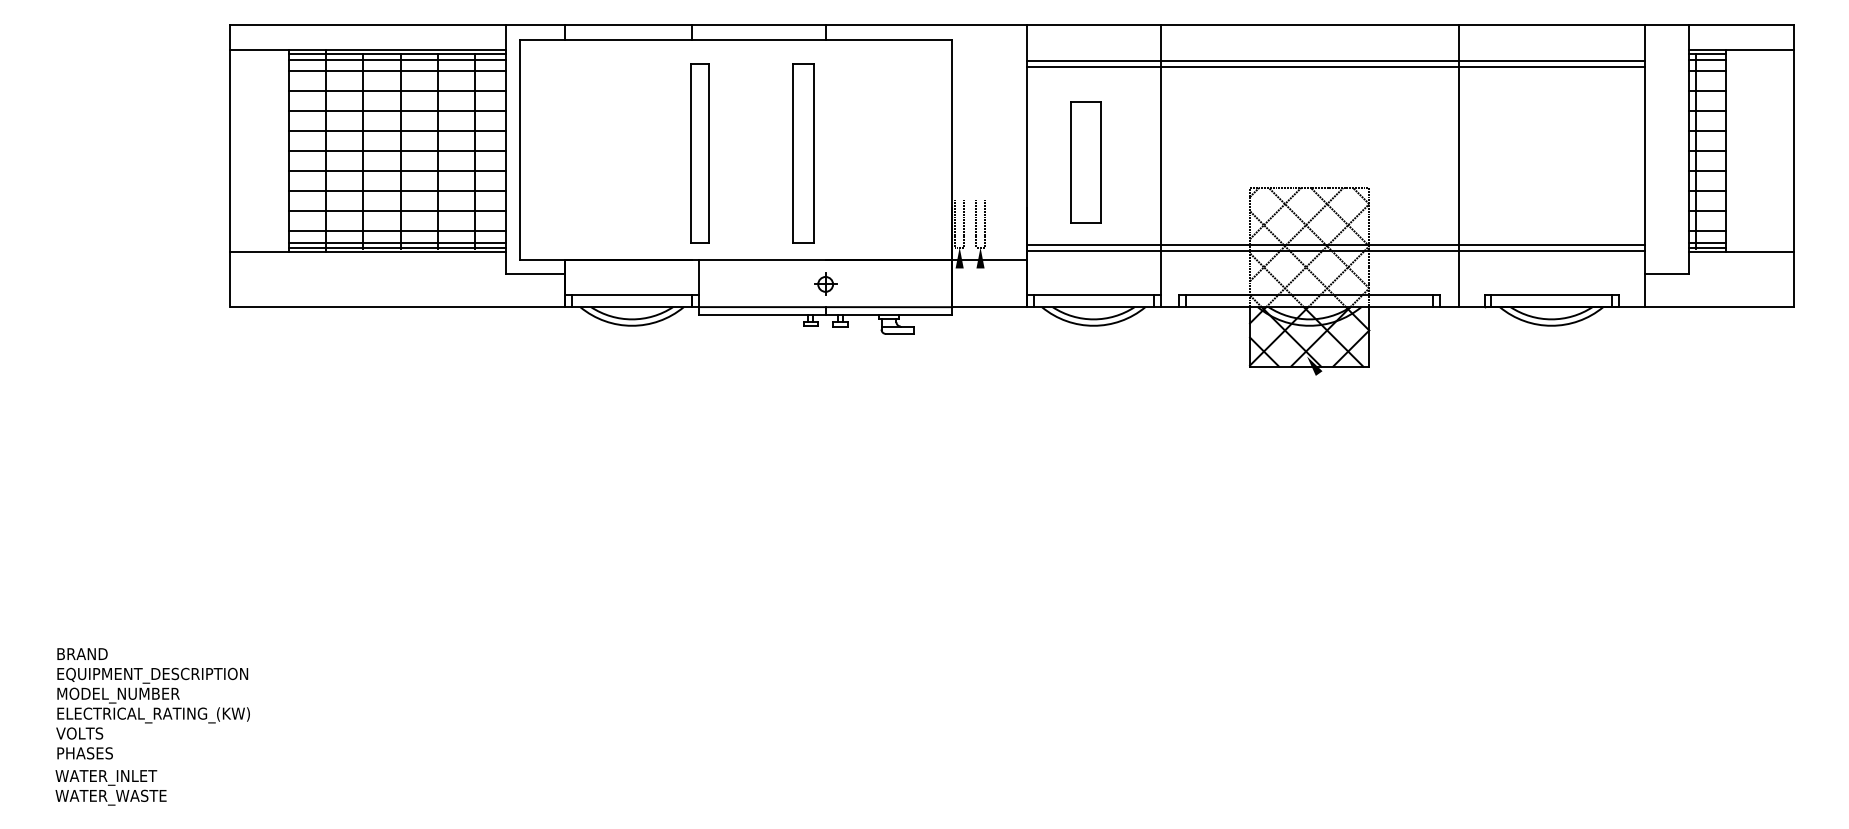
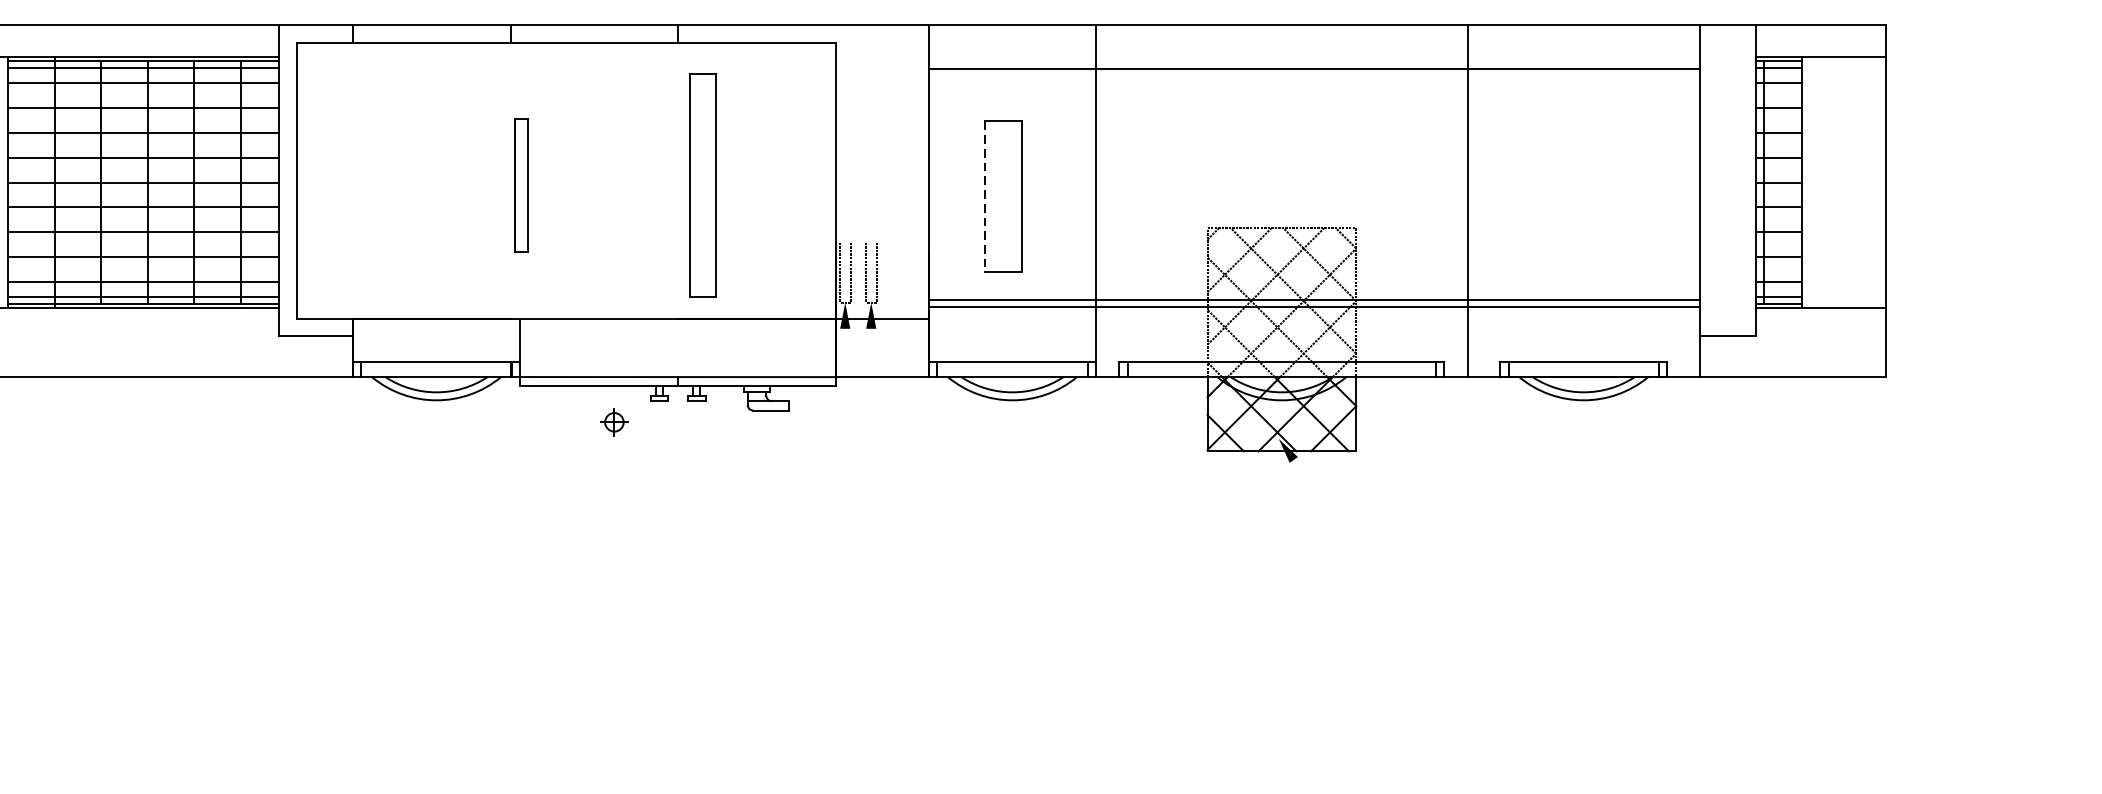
line: (1335, 66) -> (1314, 76), removed
part: (699, 153) -> (520, 185), size x0.6
part: (803, 153) -> (702, 185), moved
line: (1071, 163) -> (984, 197), solid -> dashed
part: (825, 283) -> (614, 421), moved

